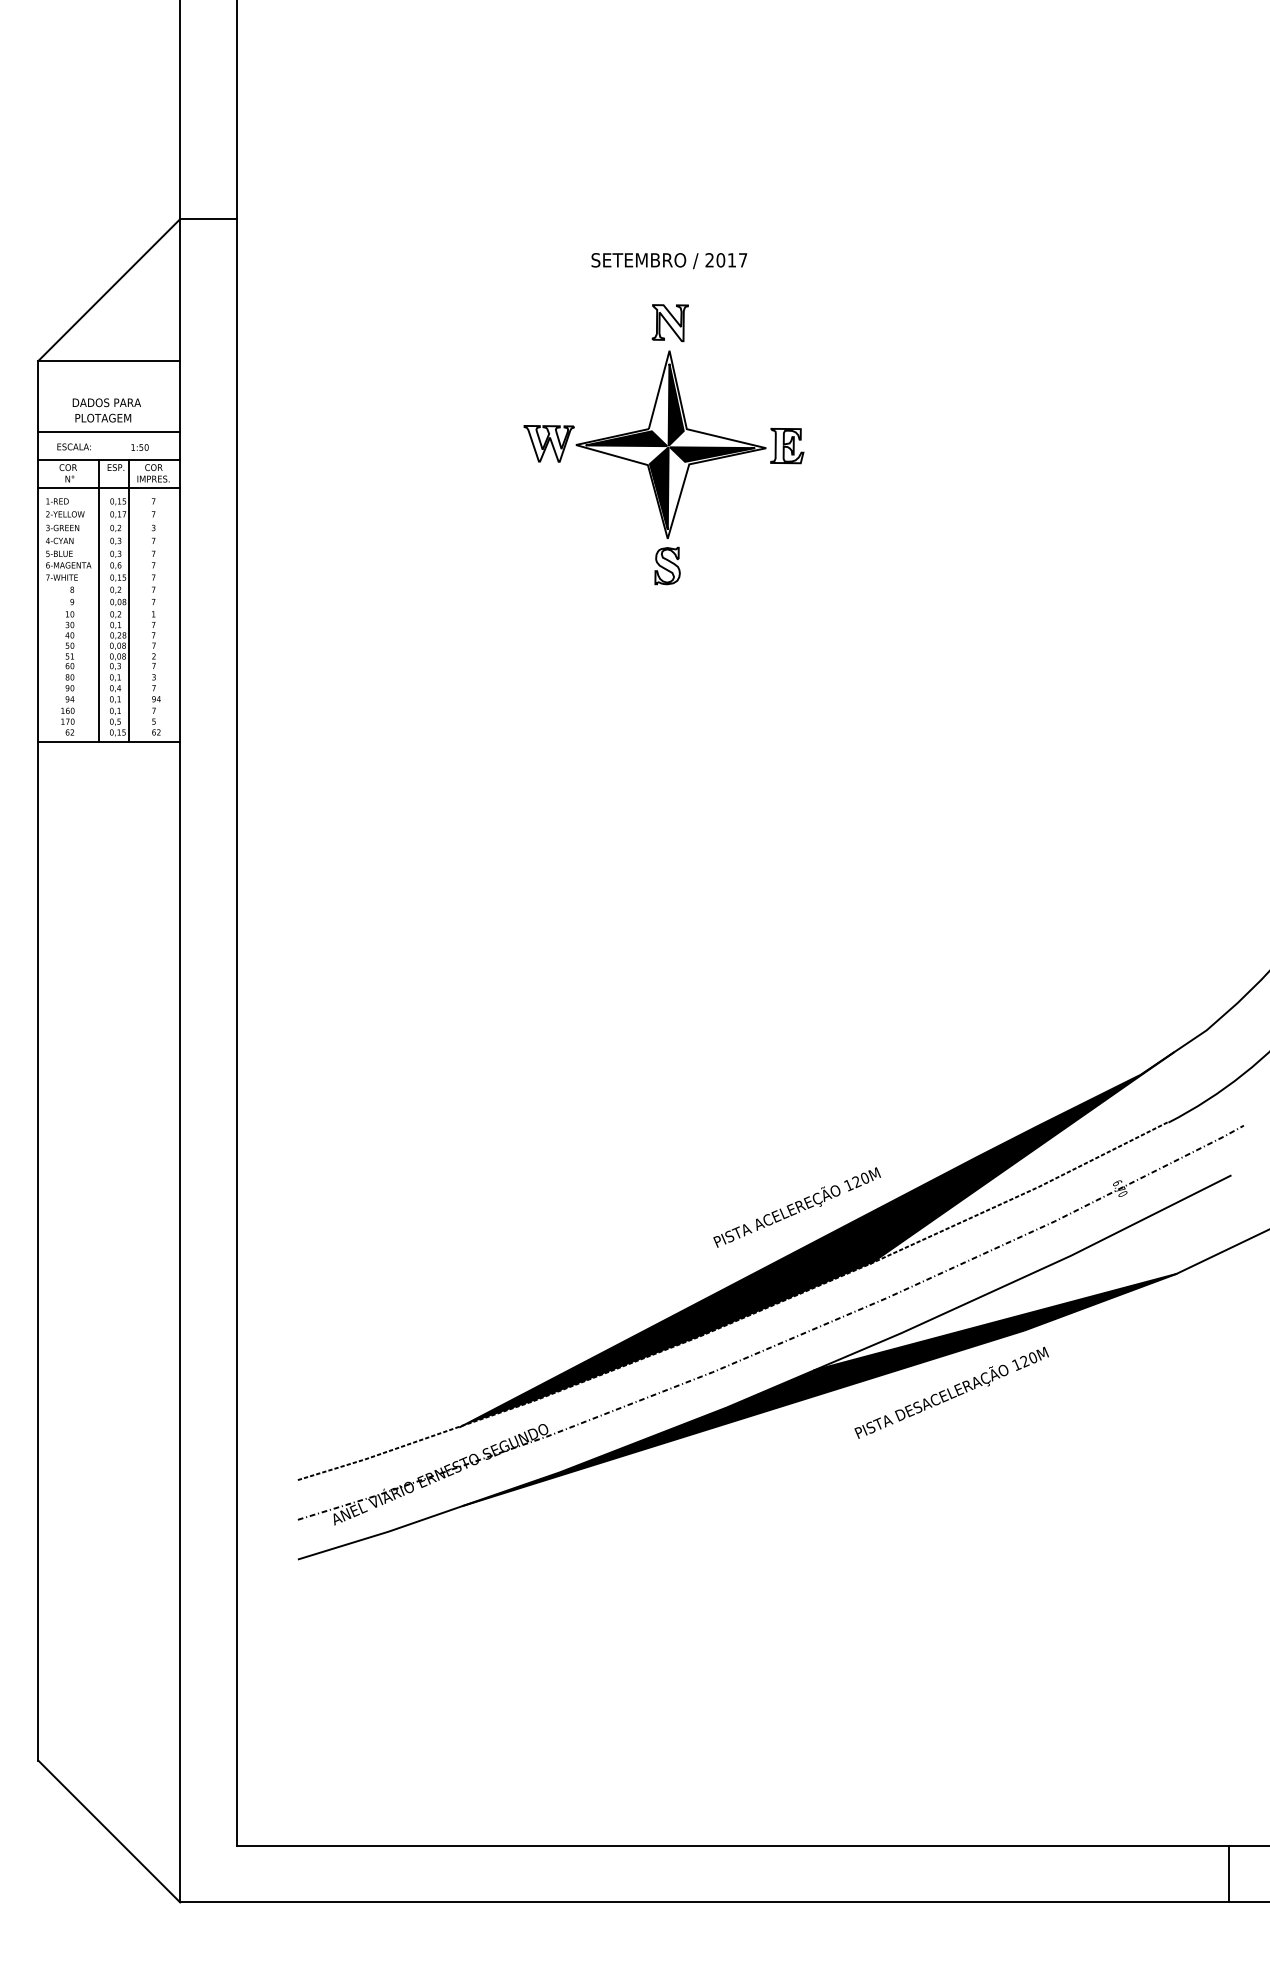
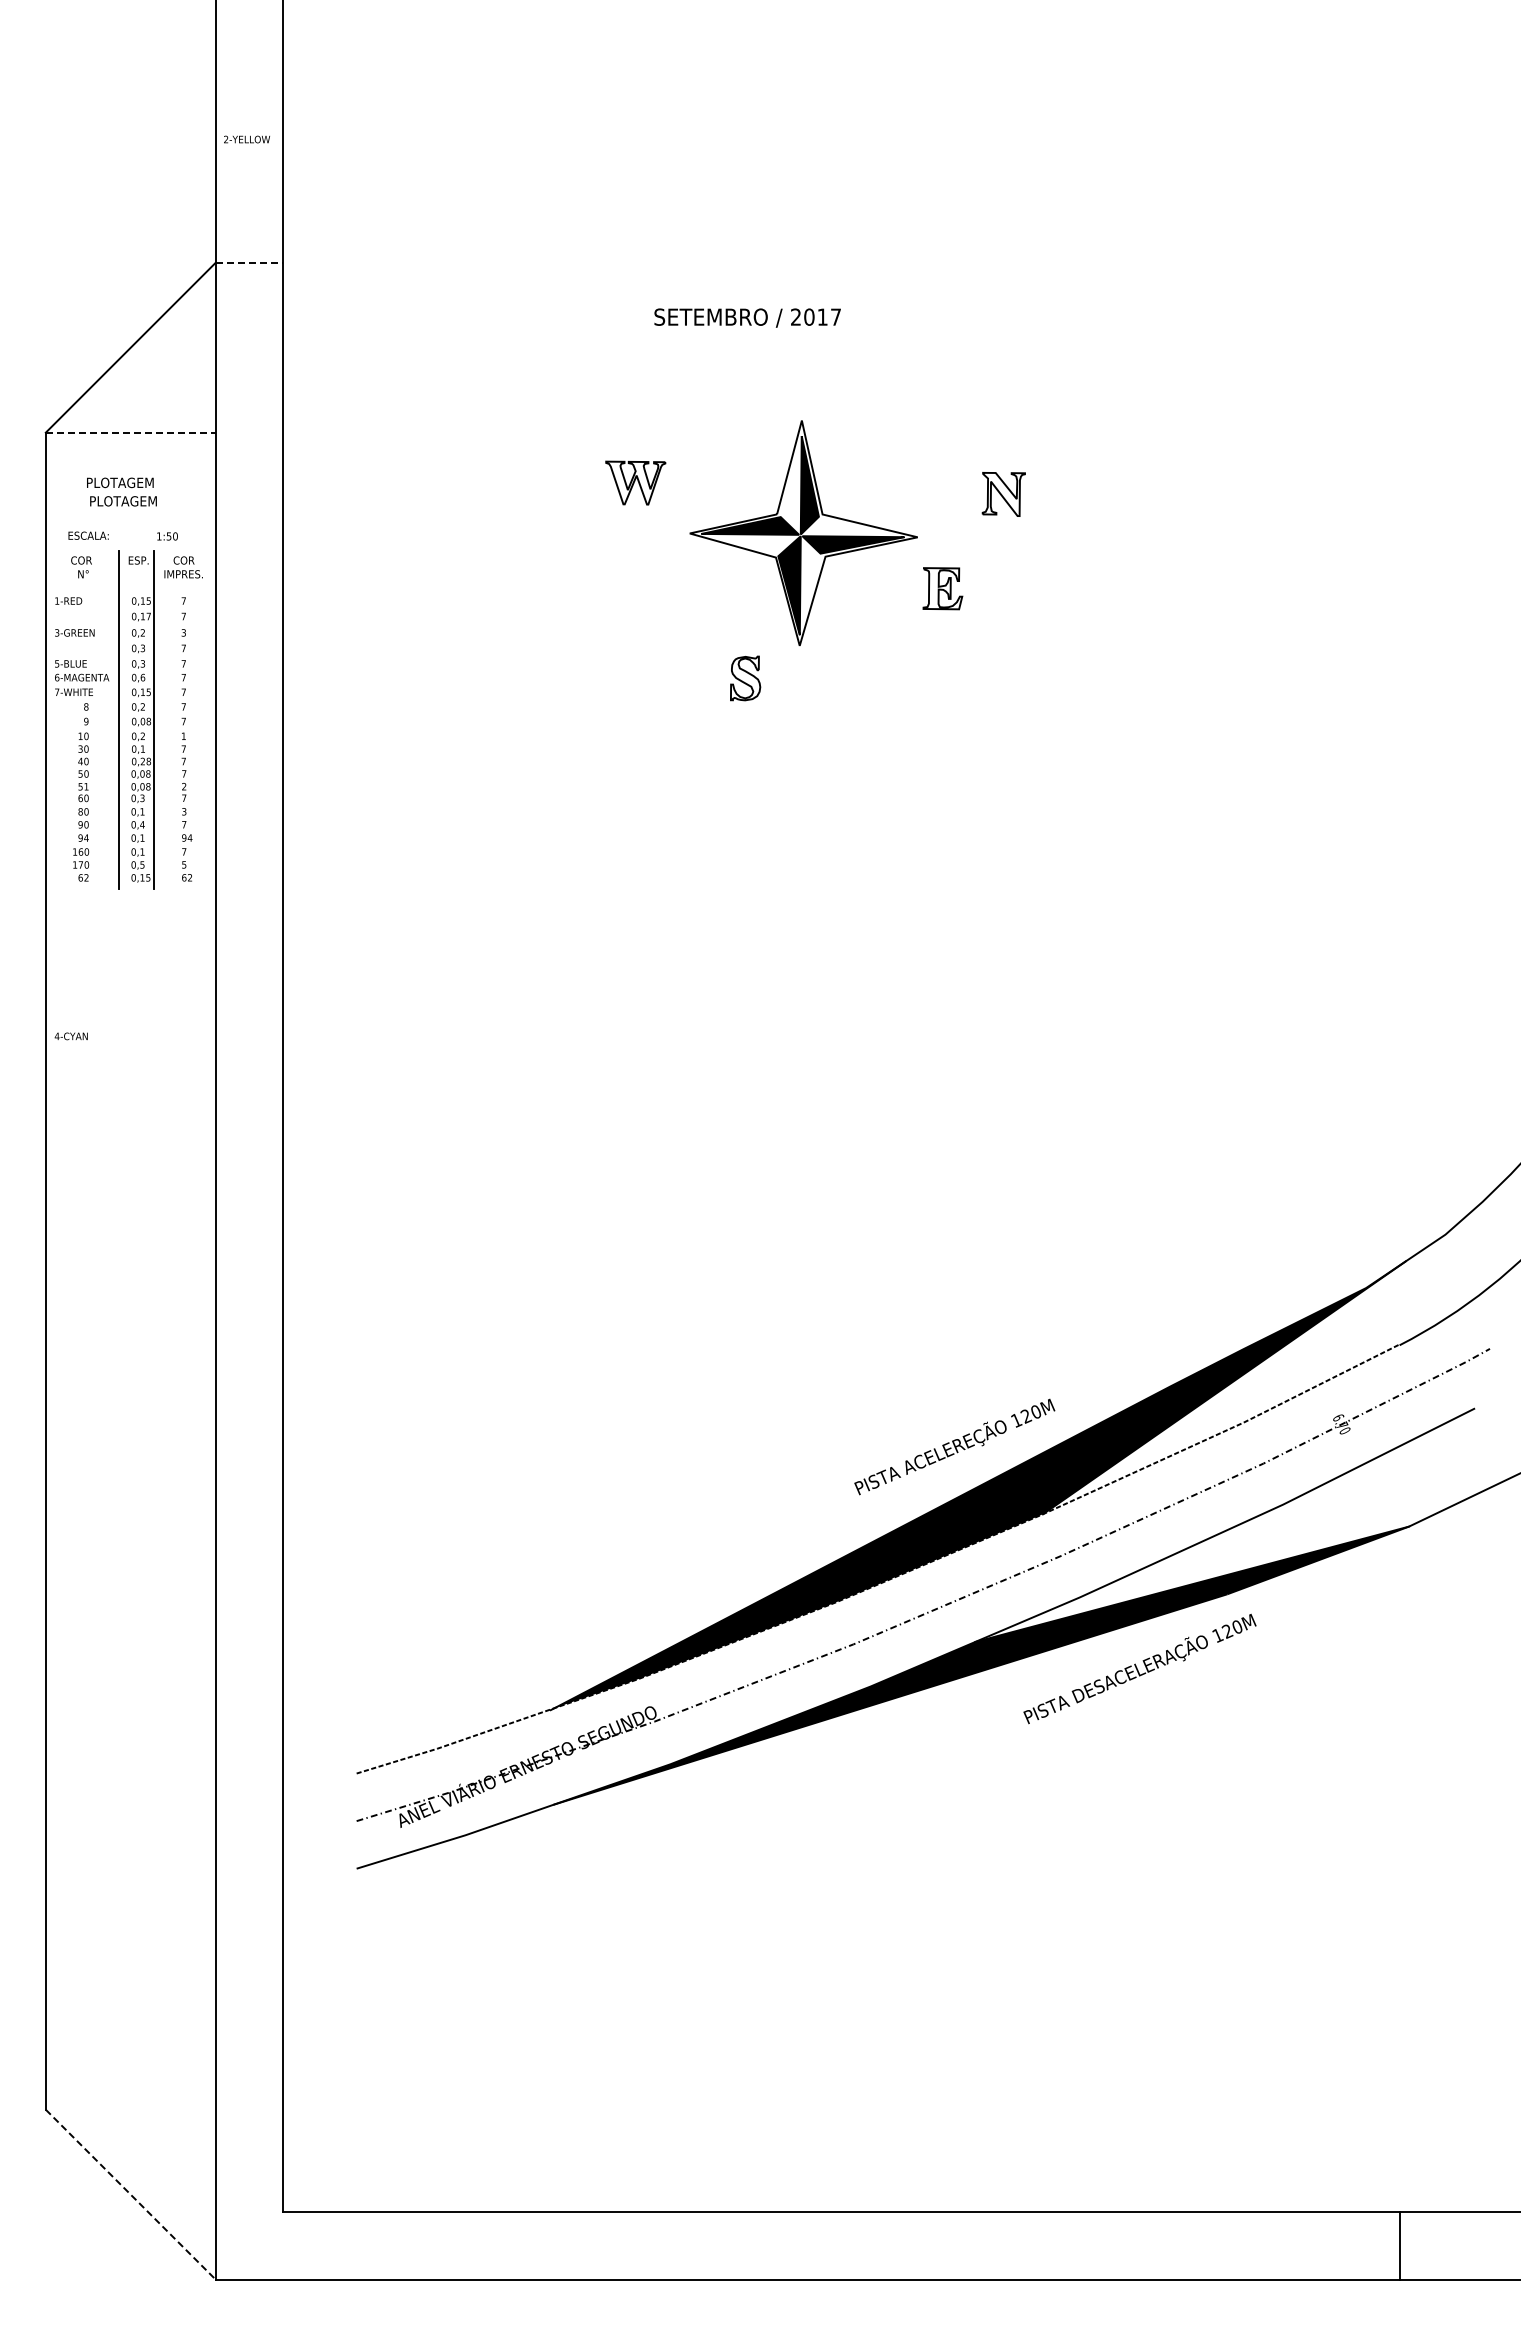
line: (208, 218) -> (249, 262), solid -> dashed
text: (669, 260) -> (747, 317), moved
part: (670, 323) -> (1003, 494), moved
line: (109, 360) -> (130, 432), solid -> dashed
text: (107, 402) -> (128, 482), DADOS PARA -> PLOTAGEM
line: (109, 431) -> (130, 517), removed
part: (549, 443) -> (635, 482), moved
part: (786, 445) -> (942, 588), moved
line: (109, 460) -> (130, 551), removed
line: (109, 488) -> (130, 585), removed
text: (64, 514) -> (246, 139), moved
text: (59, 541) -> (70, 1036), moved
part: (667, 566) -> (745, 678), moved
line: (109, 742) -> (130, 889), removed
line: (109, 1831) -> (131, 2194), solid -> dashed
line: (1228, 1874) -> (1399, 2245), moved

